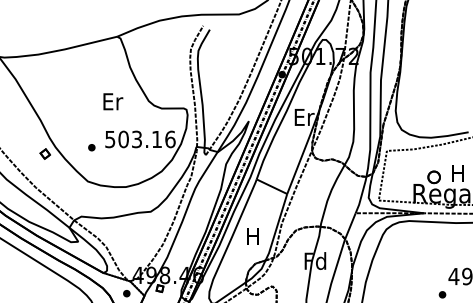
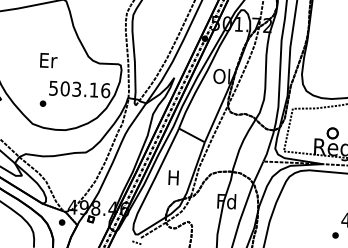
text: (113, 101) -> (48, 60), moved
text: (303, 117) -> (221, 76), Er -> Ol
part: (91, 147) -> (42, 103), moved

